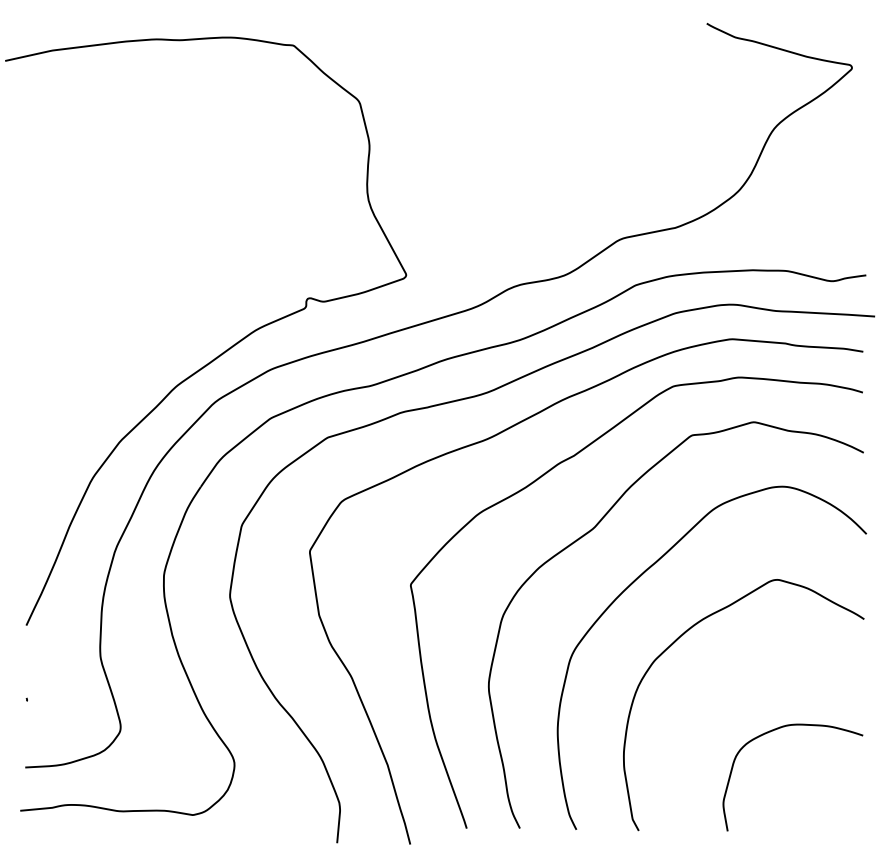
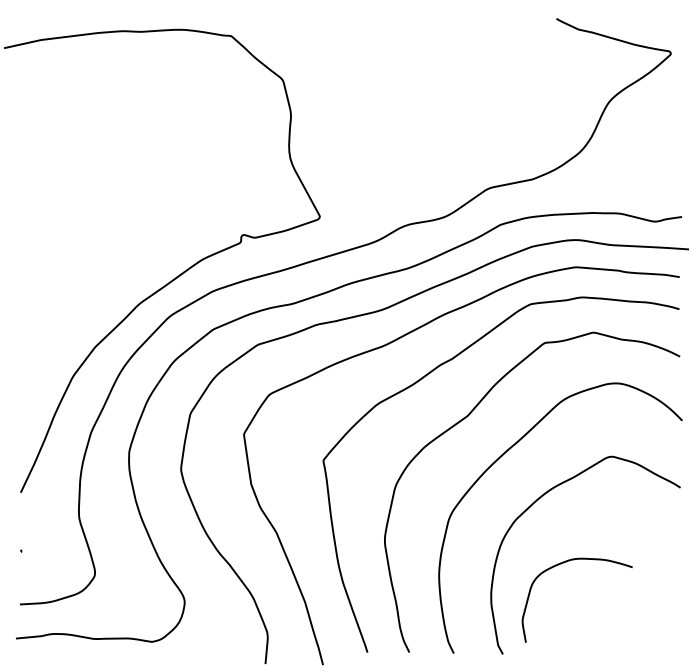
curve: (776, 730) -> (564, 563), moved

